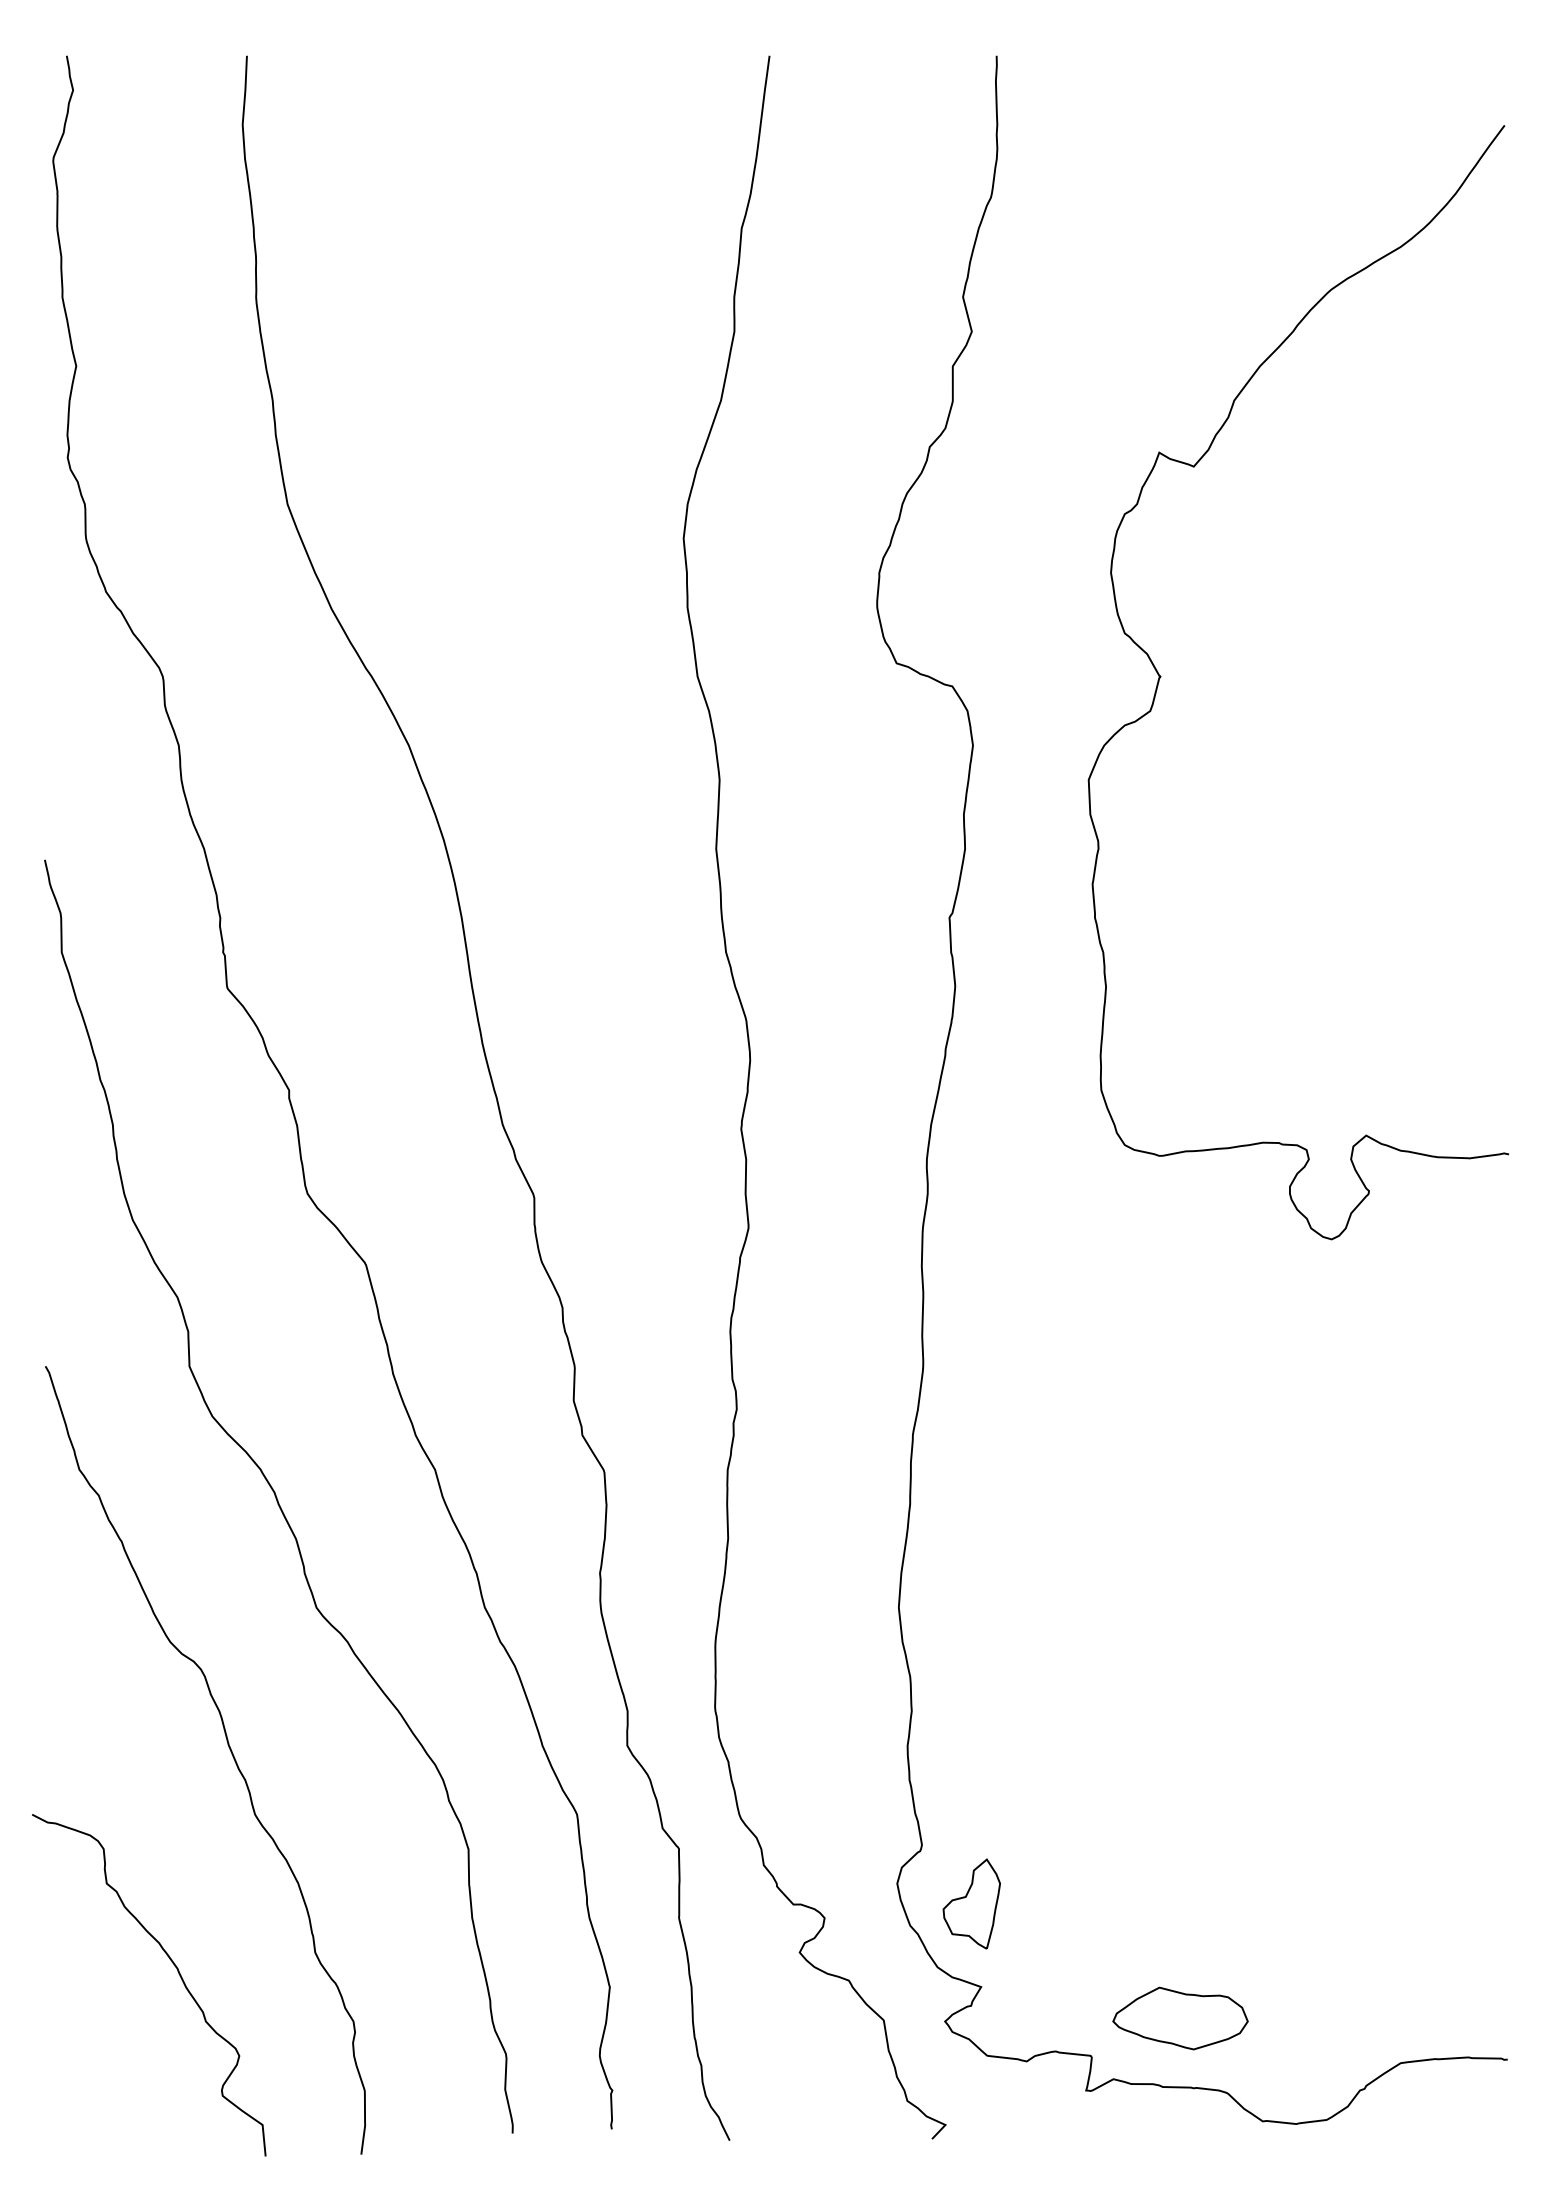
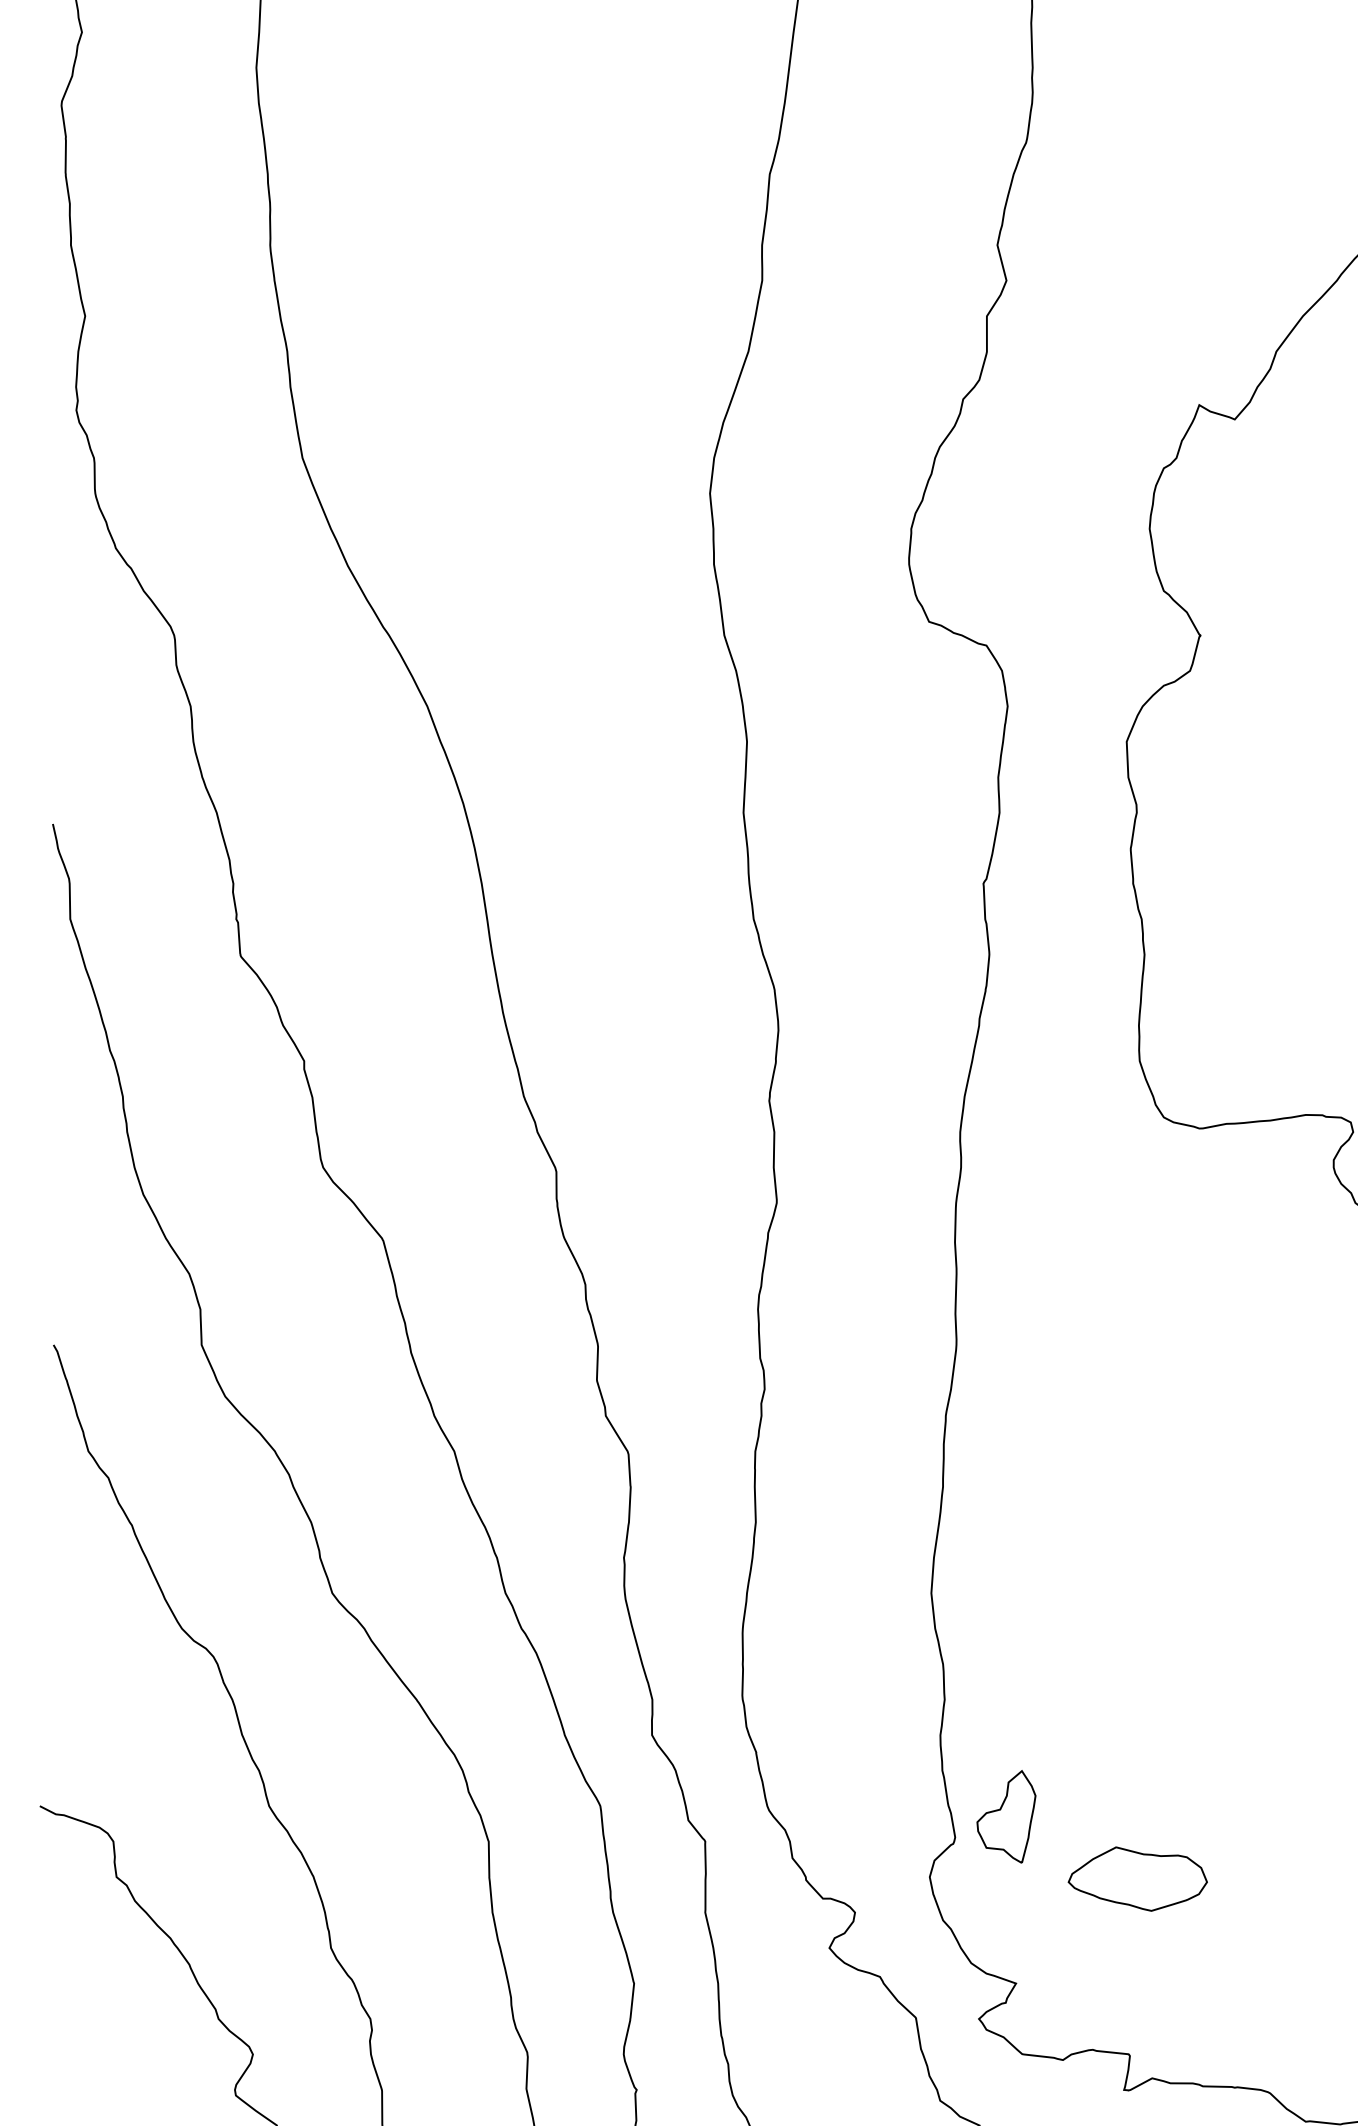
part: (971, 1903) -> (1006, 1816), moved
part: (1180, 2018) -> (1137, 1879), moved

